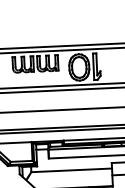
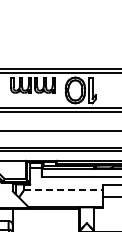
line: (72, 169) -> (64, 189), solid -> dashed

